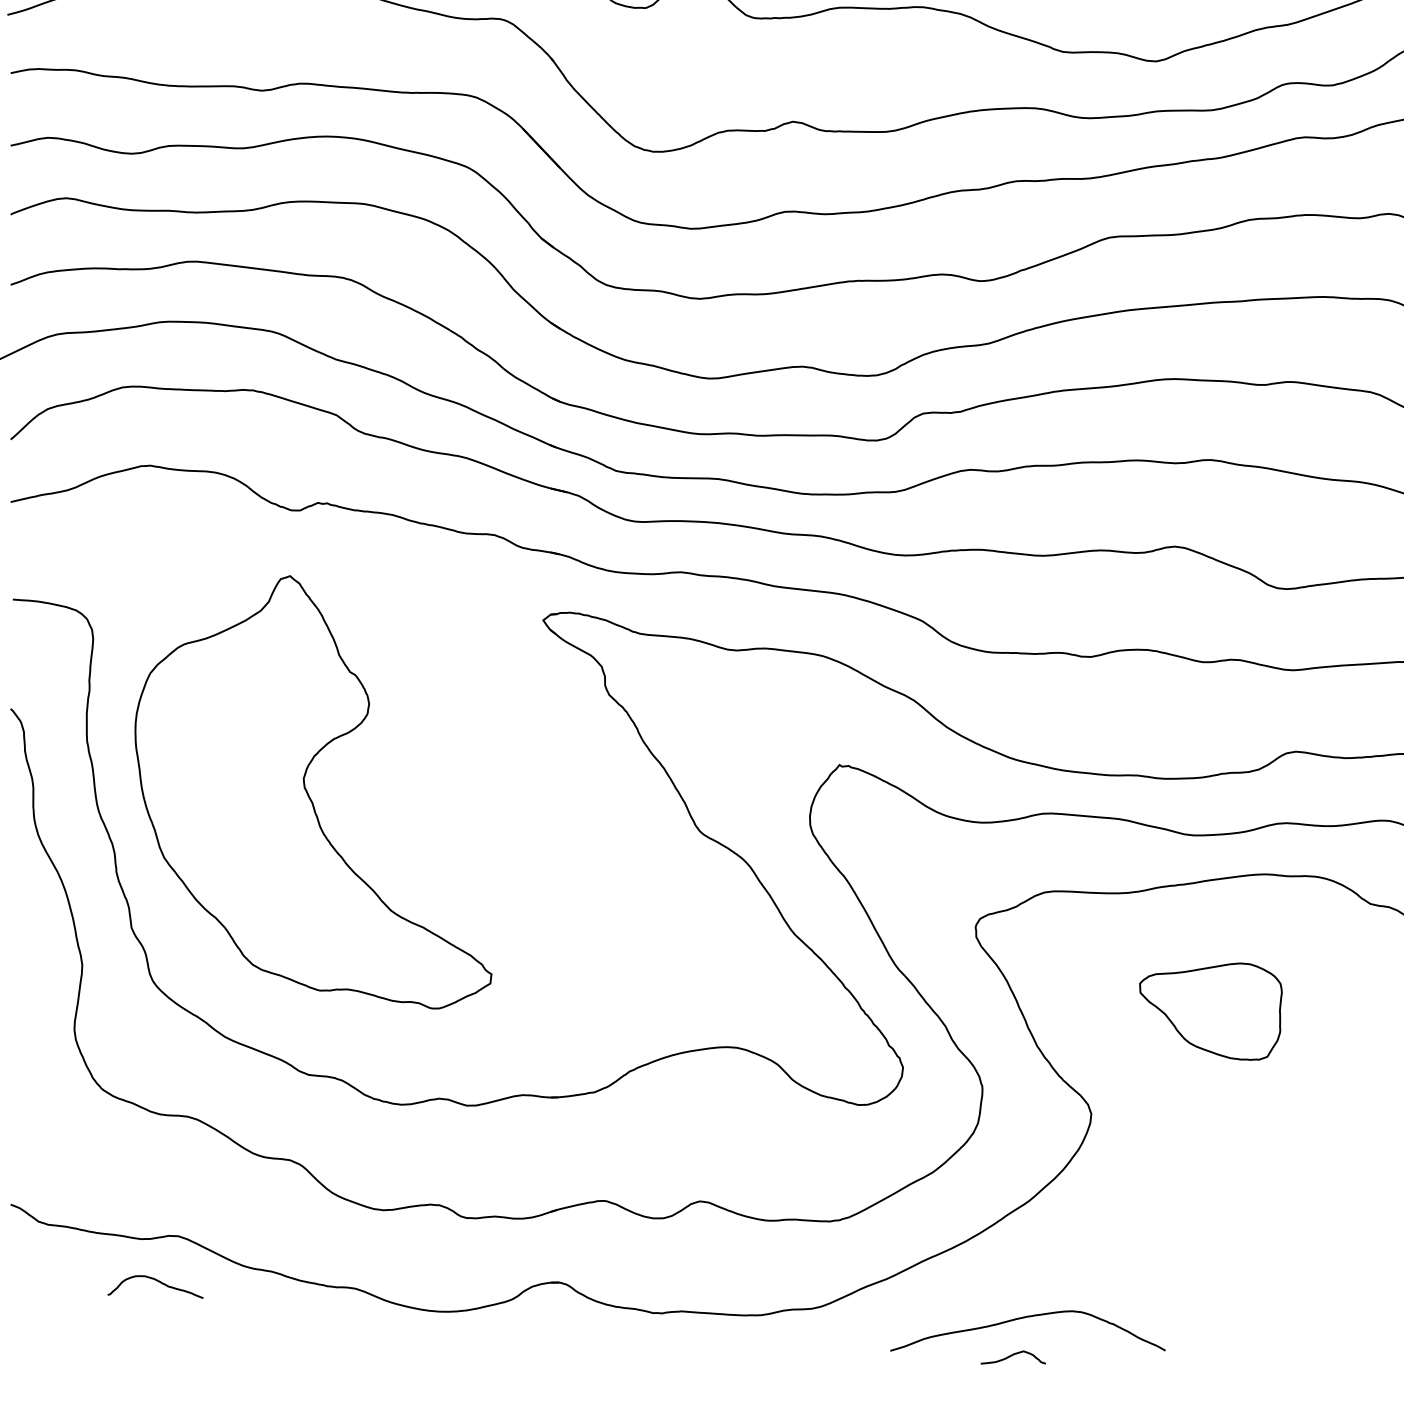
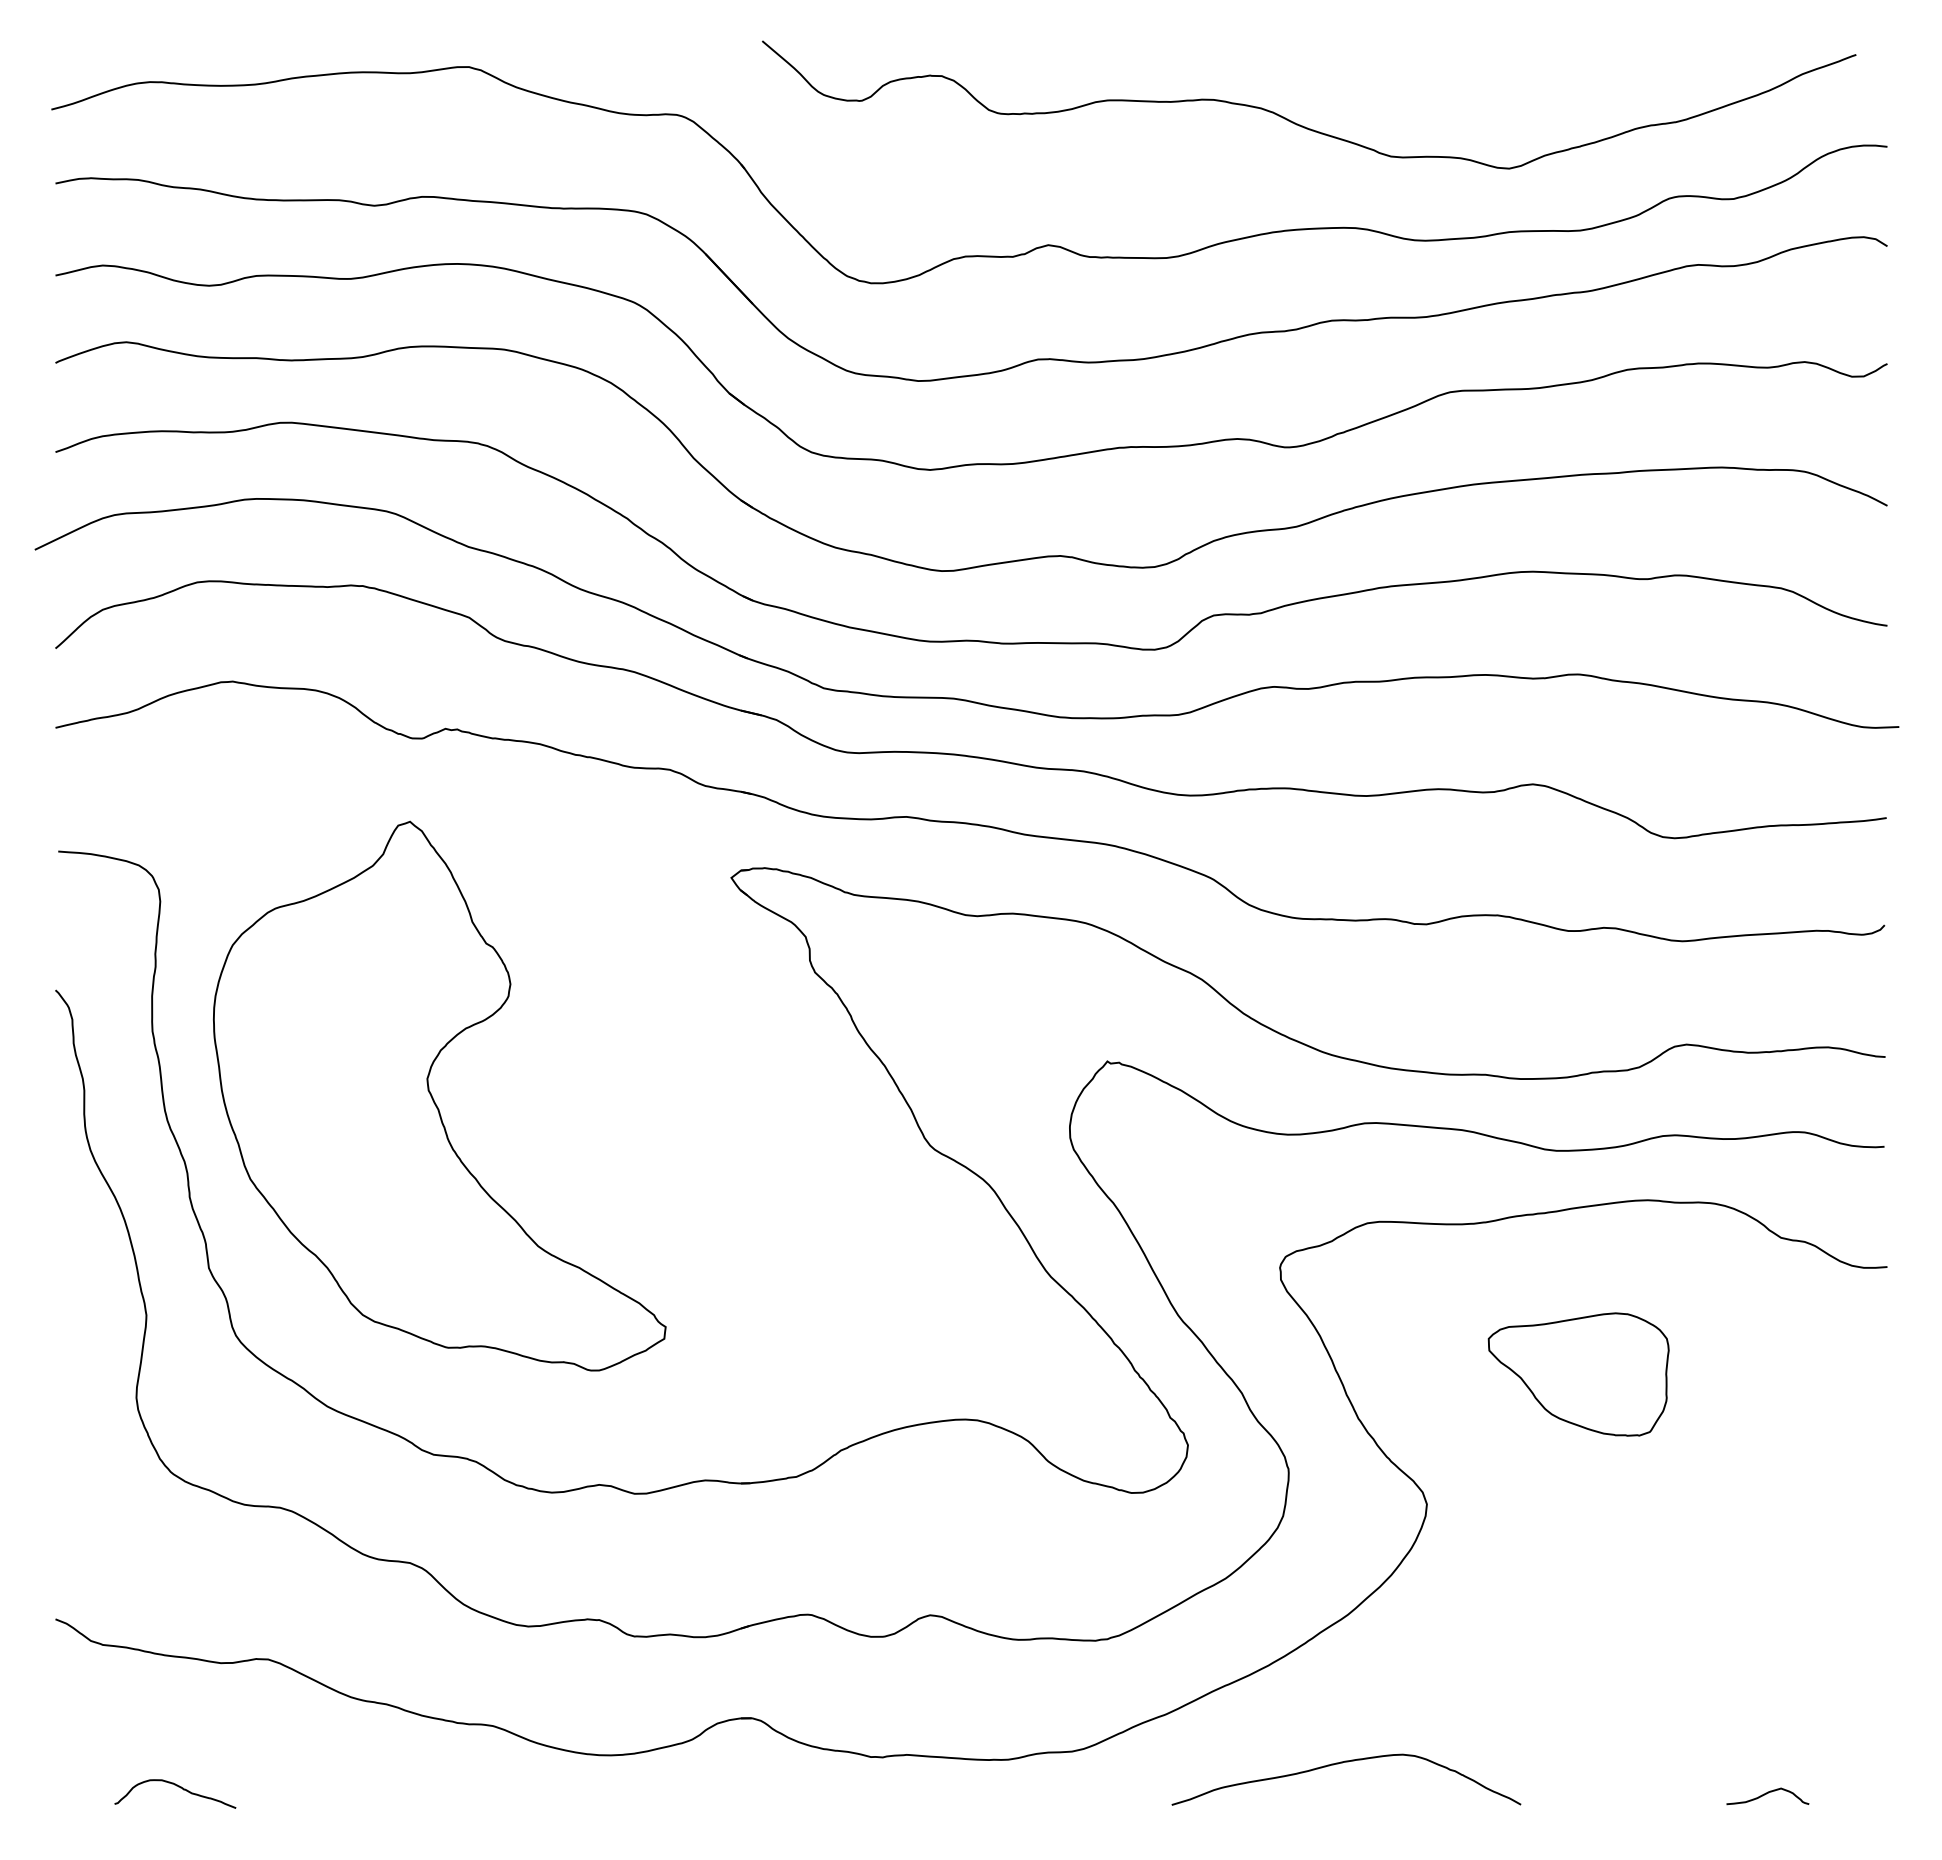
curve: (158, 1281) -> (178, 1787), moved
curve: (1012, 1356) -> (1766, 1794), moved

